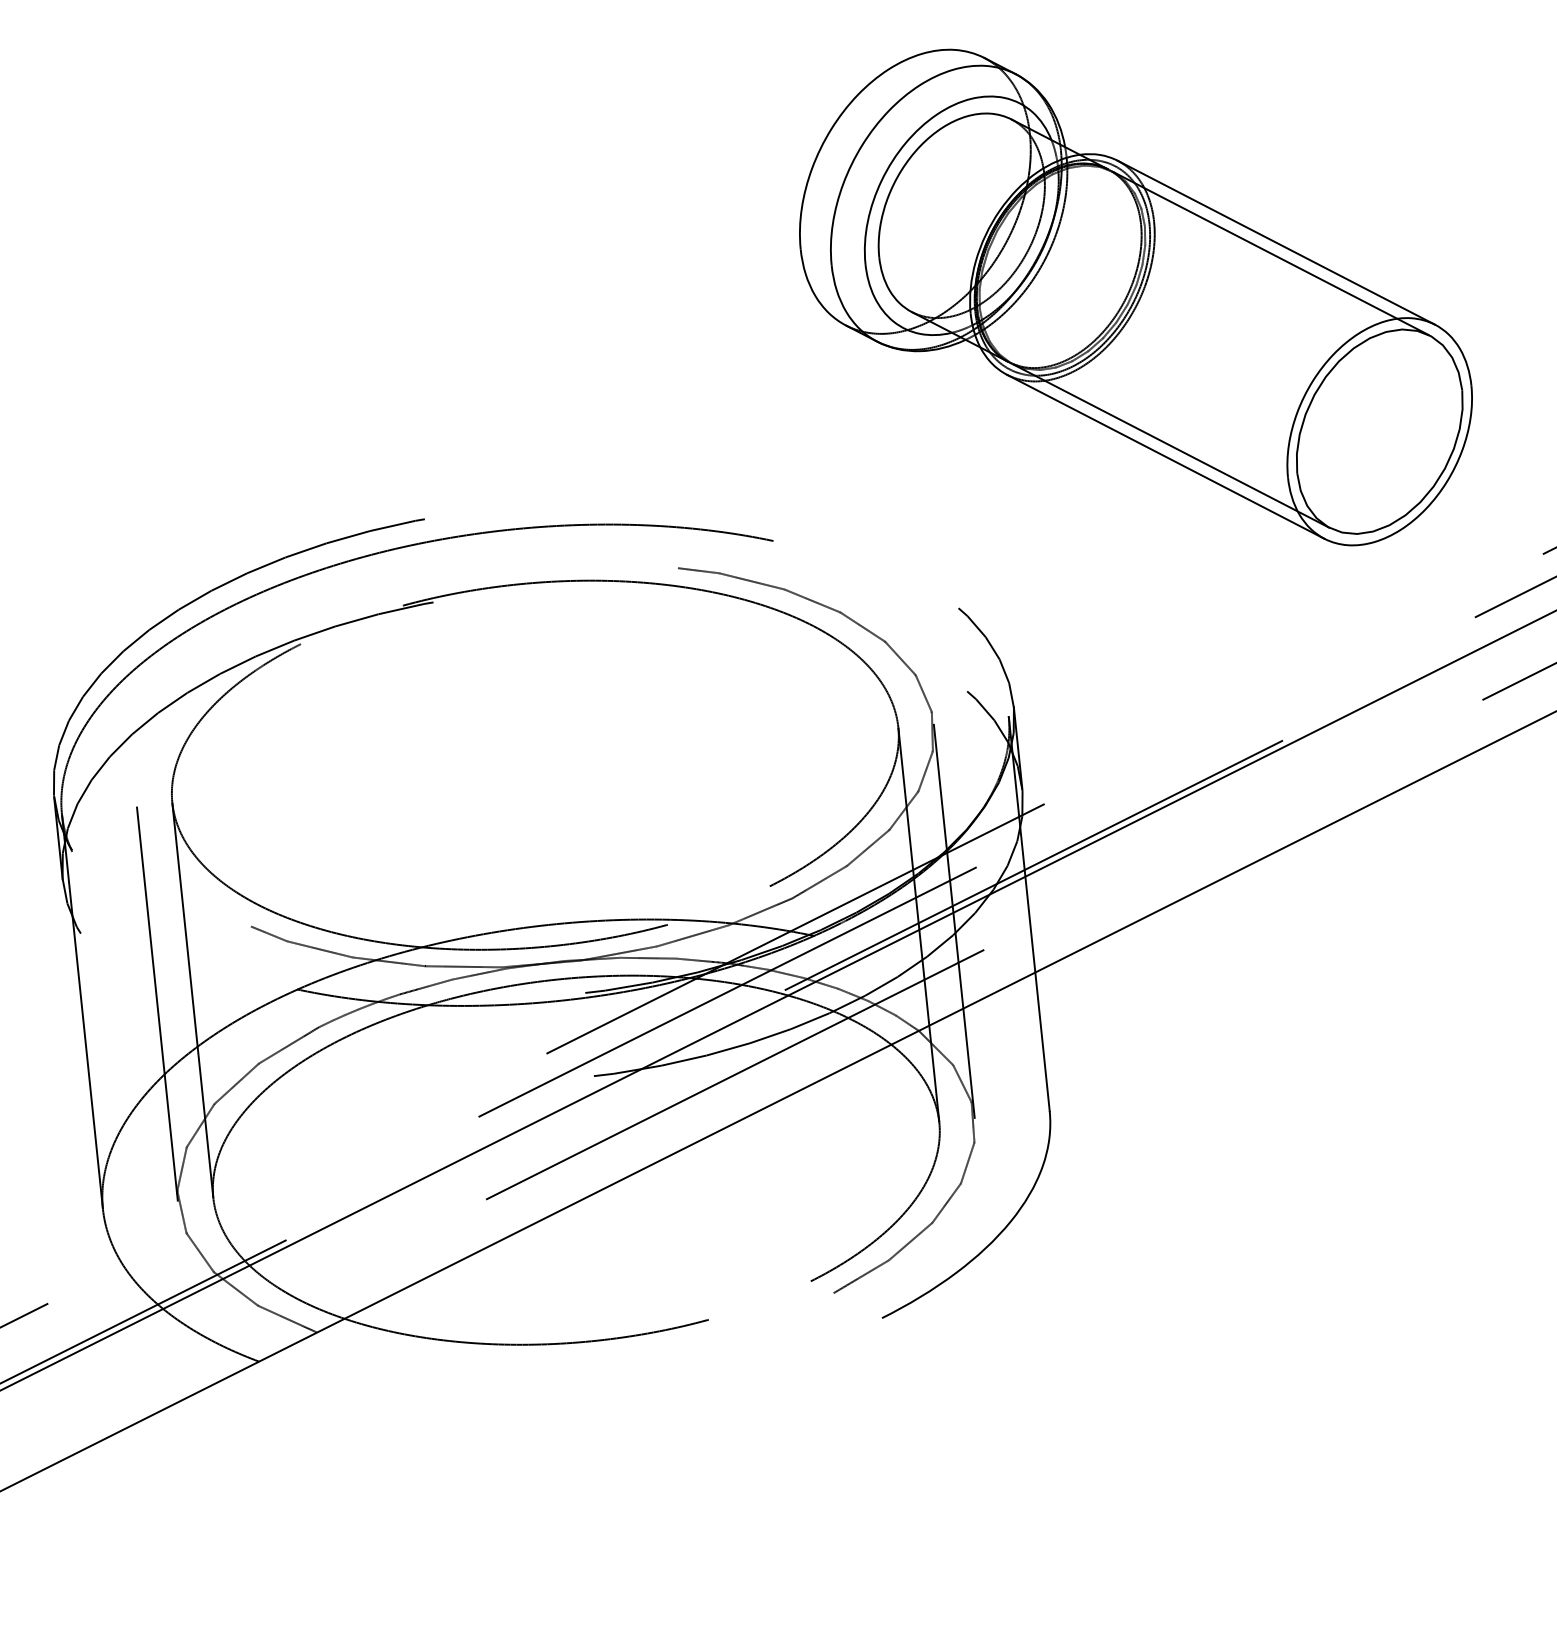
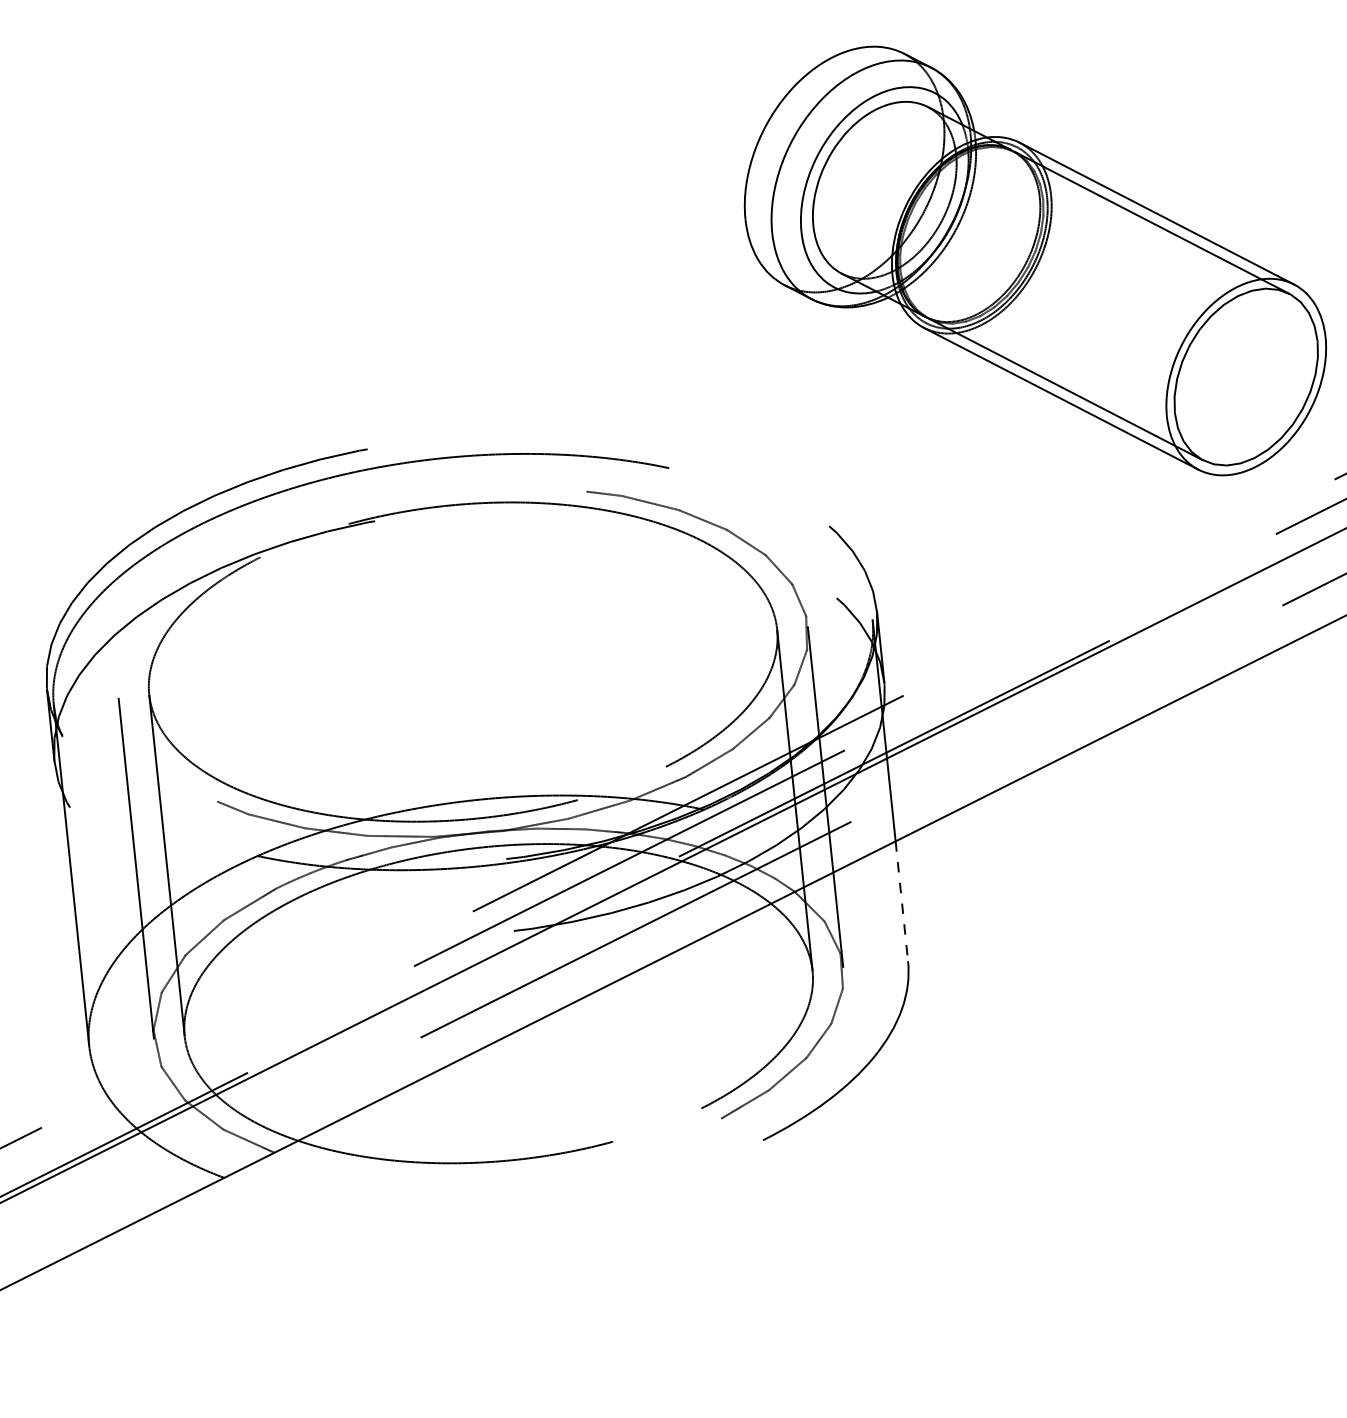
part: (1135, 297) -> (1035, 260), moved
line: (1042, 1041) -> (901, 901), solid -> dashed

